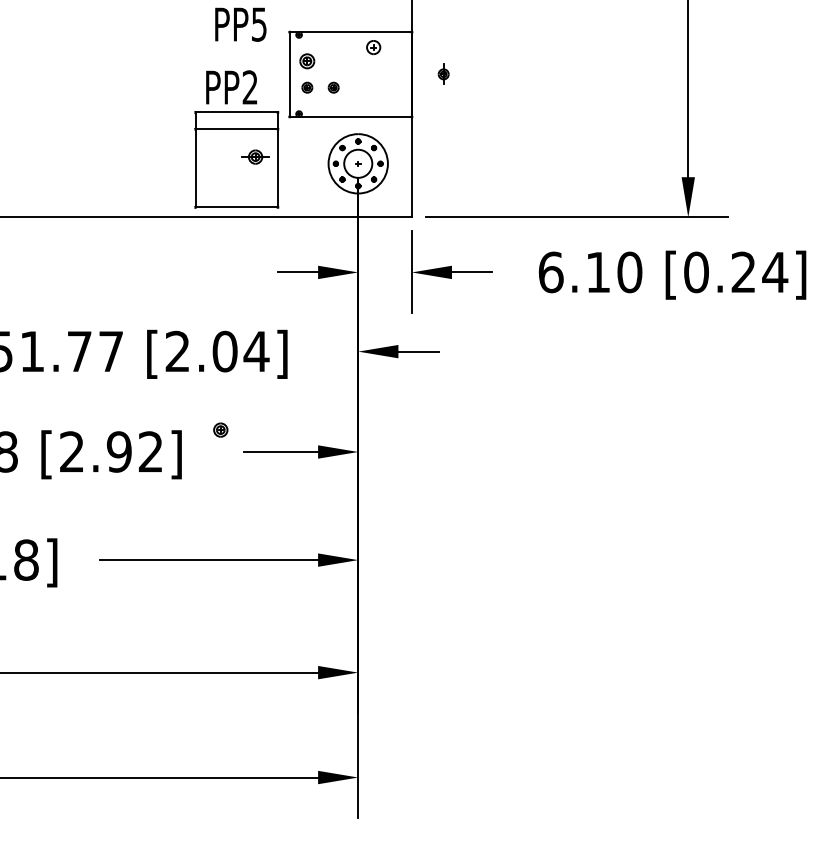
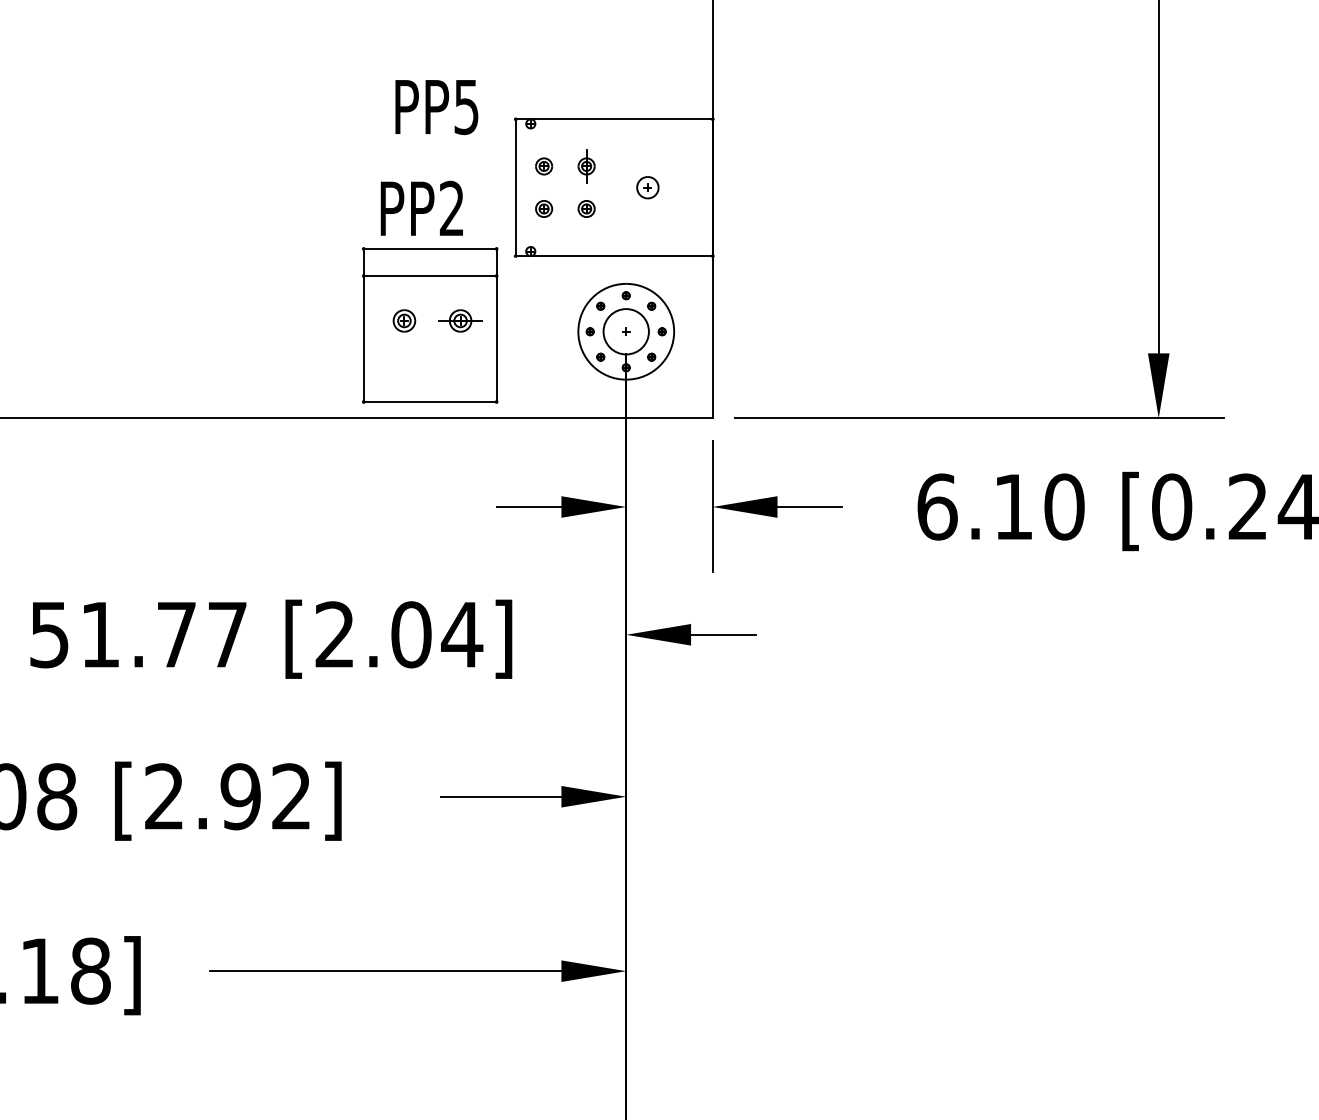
part: (373, 47) -> (647, 187), moved
part: (307, 61) -> (544, 166), size x0.71
part: (443, 73) -> (586, 165), moved
part: (220, 429) -> (403, 319), moved

